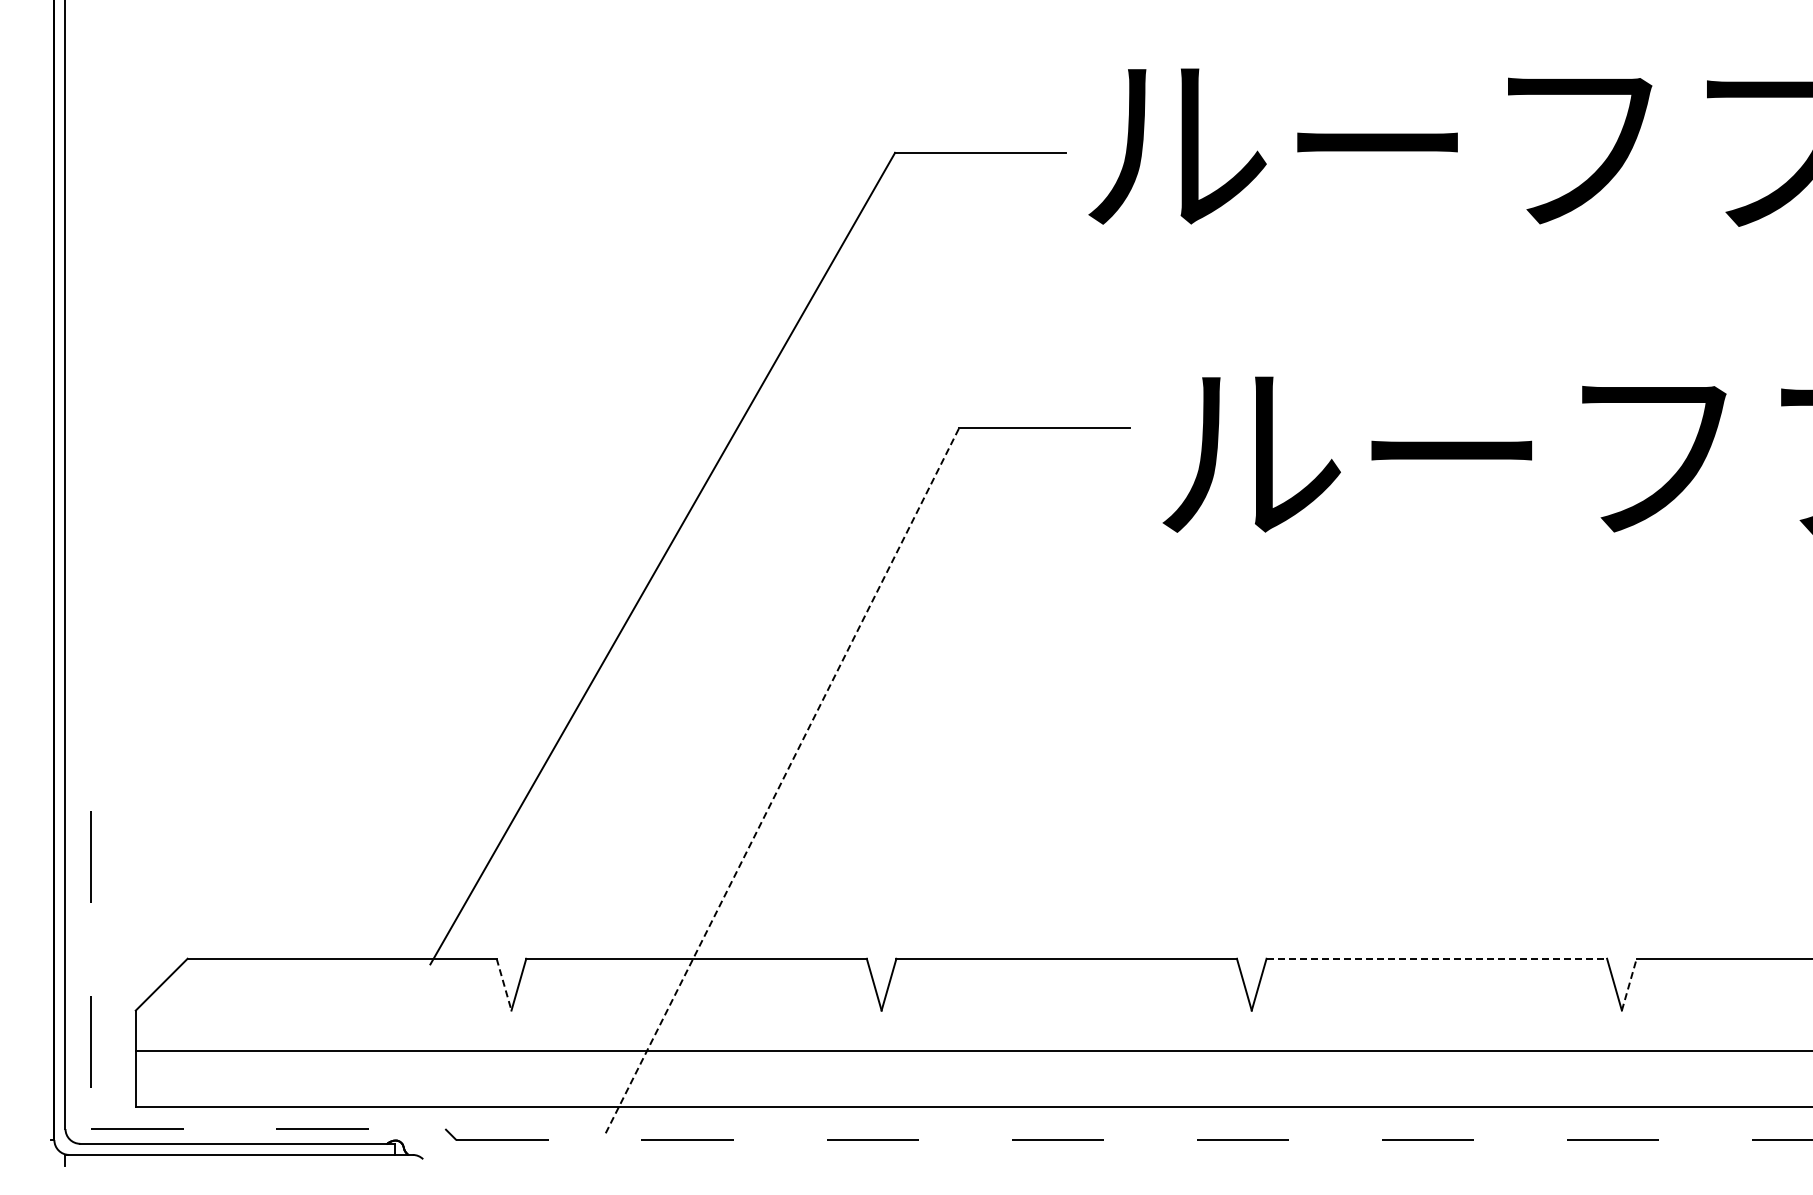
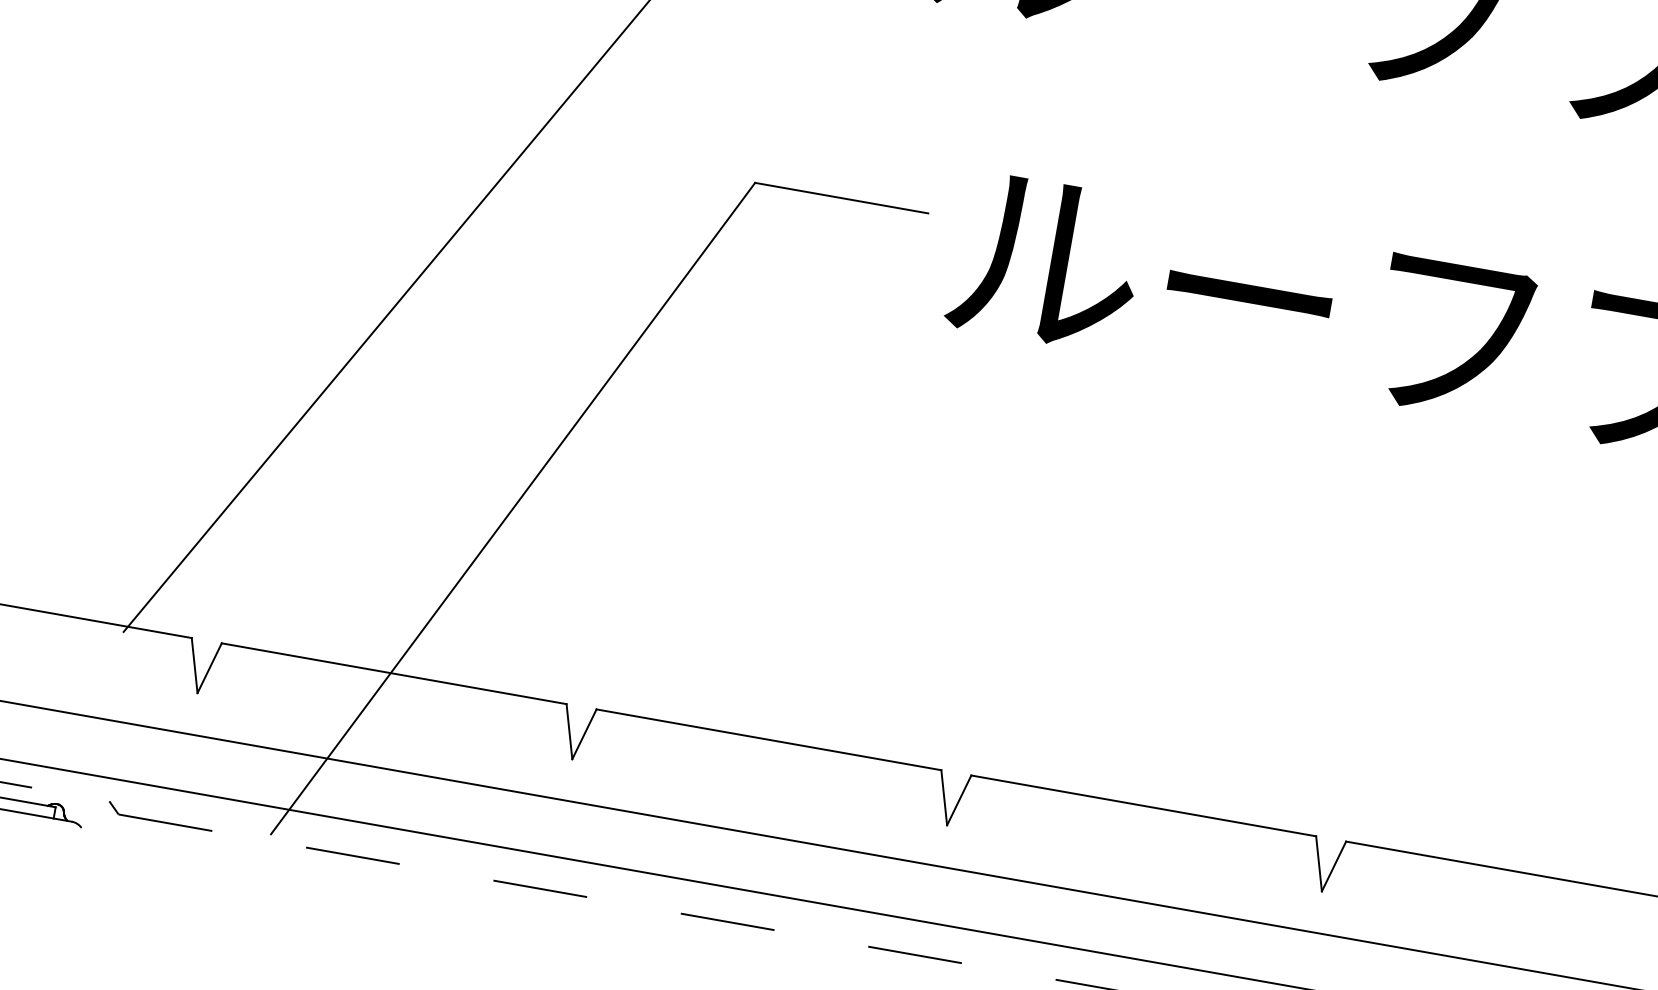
line: (782, 780) -> (513, 508), dashed -> solid
line: (1437, 958) -> (1144, 805), dashed -> solid
line: (504, 984) -> (195, 665), dashed -> solid
line: (1629, 984) -> (1334, 866), dashed -> solid

